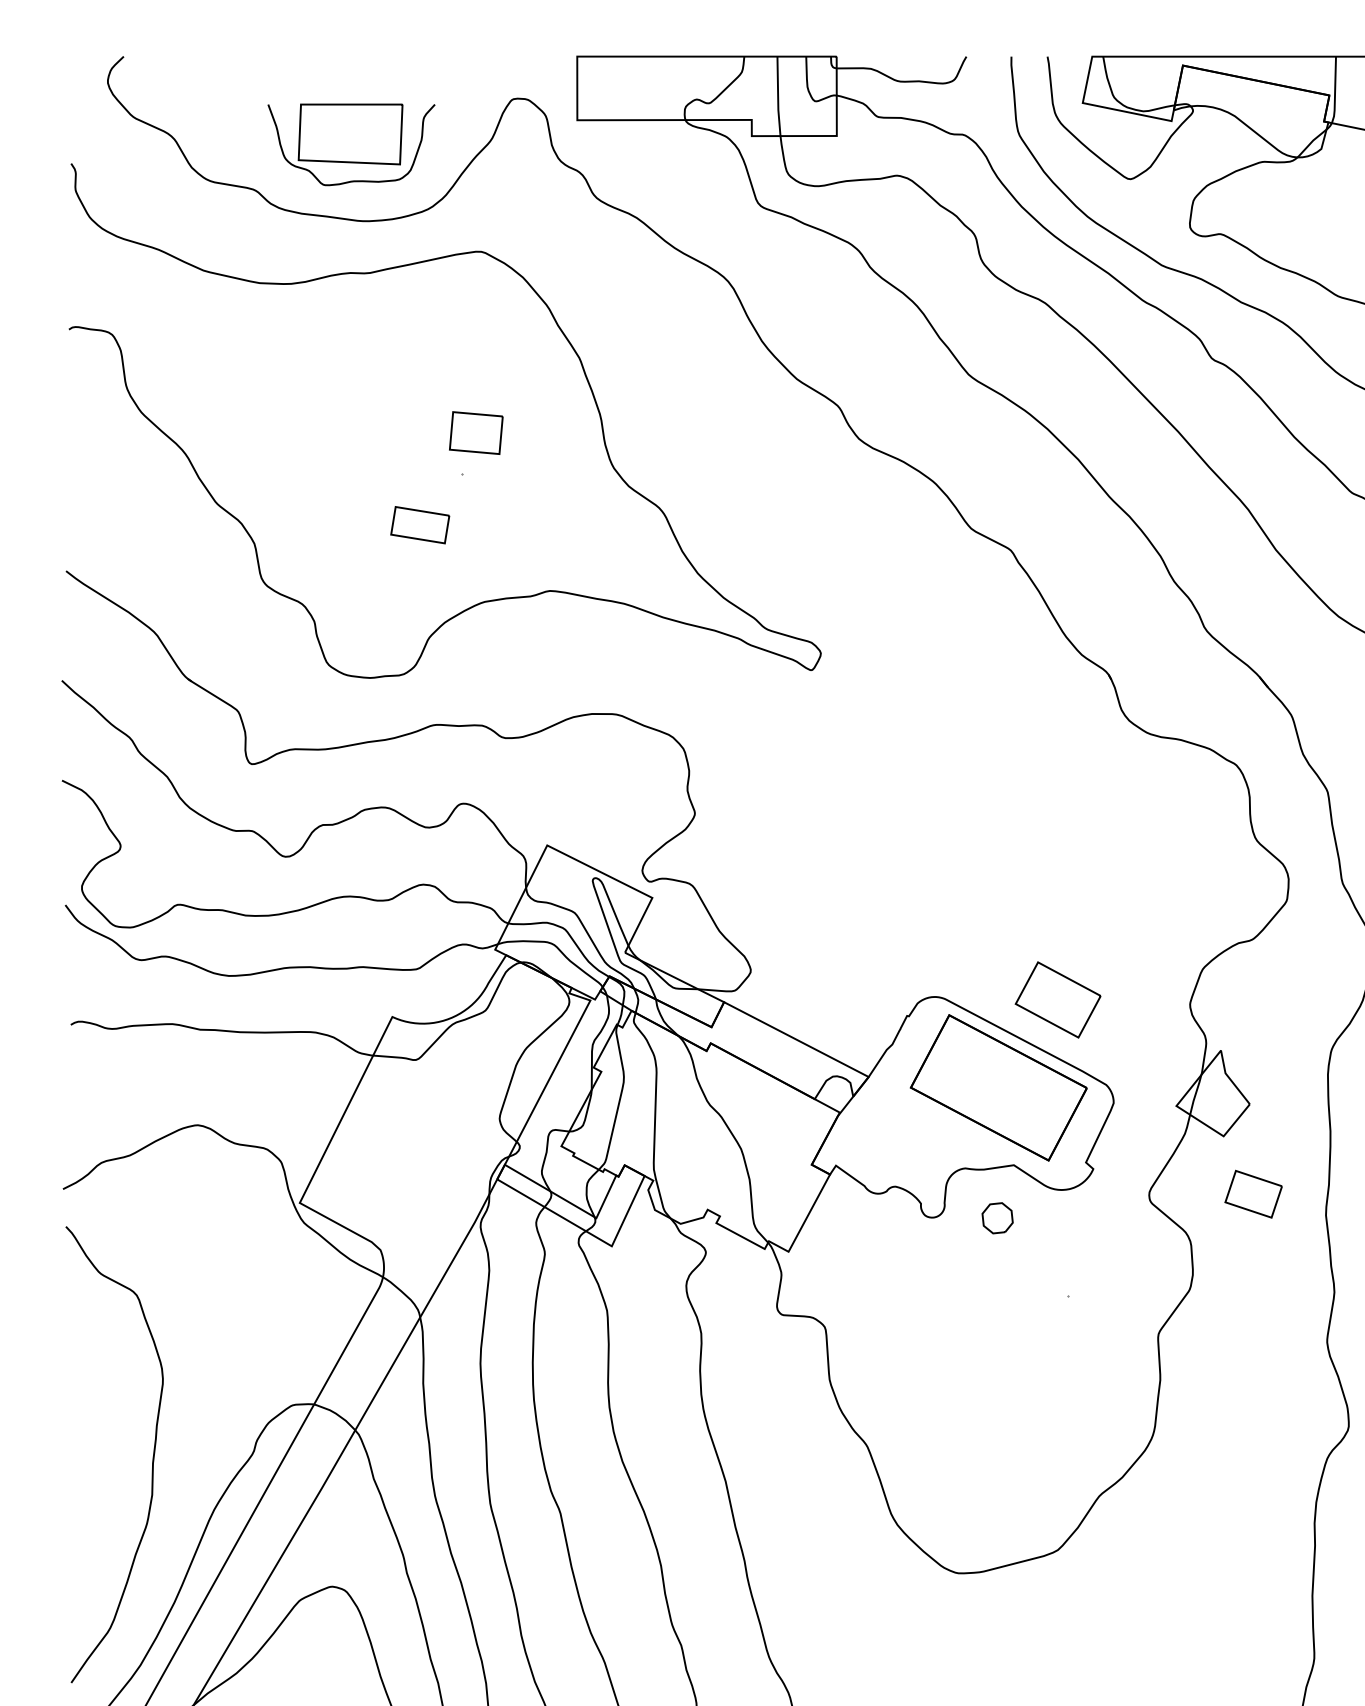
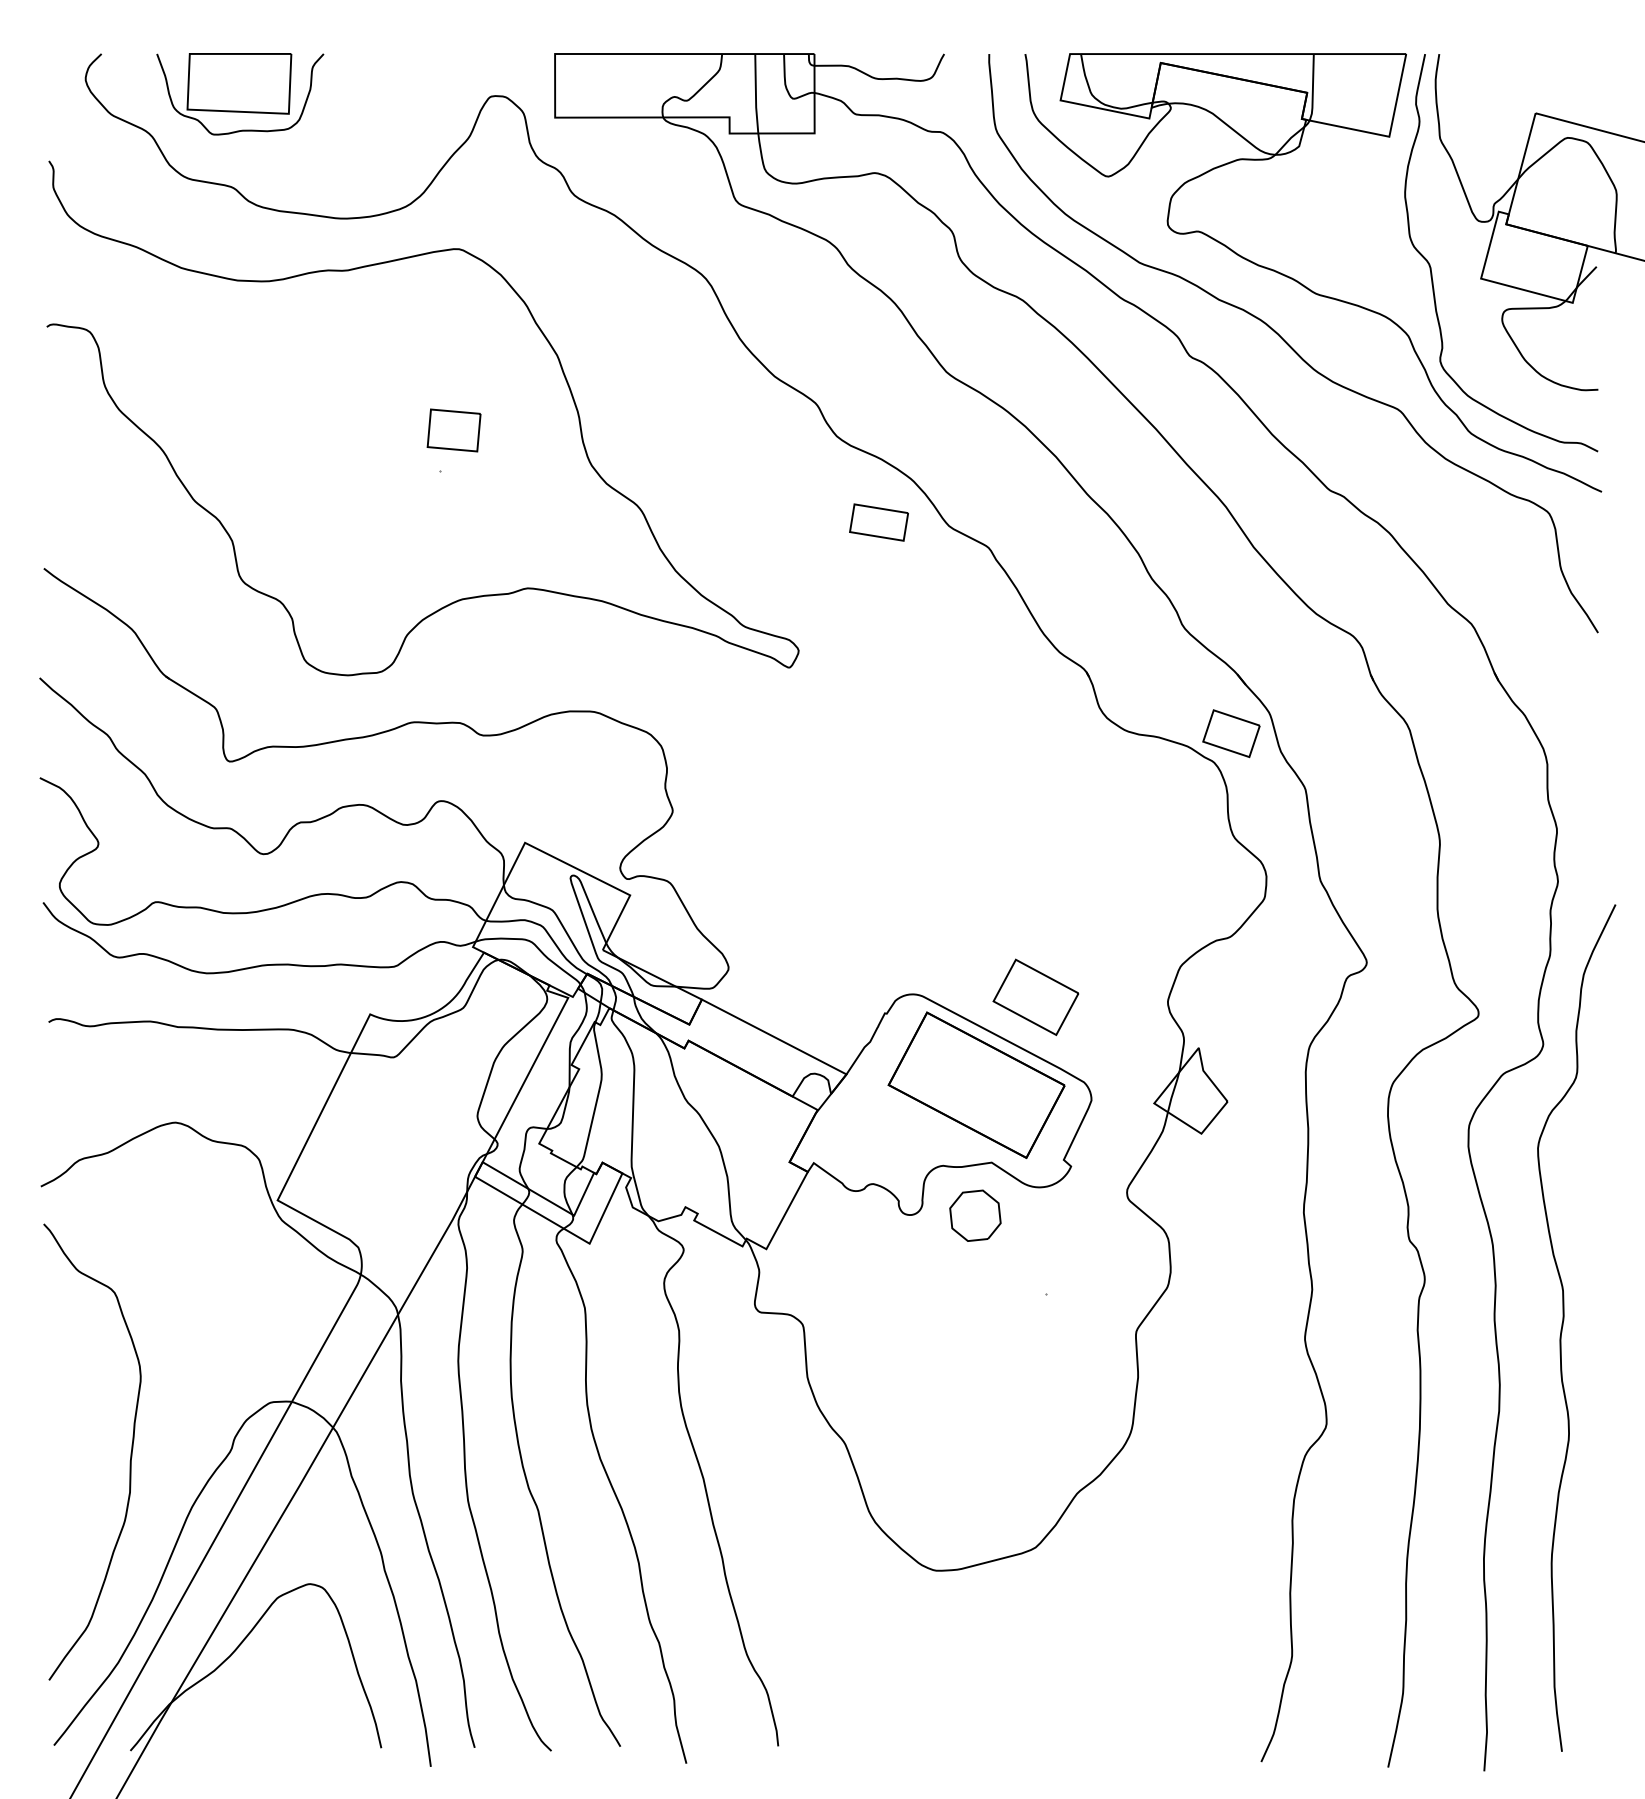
part: (351, 145) -> (240, 94), moved
part: (419, 525) -> (878, 522), moved
part: (1253, 1194) -> (1231, 733), moved
part: (997, 1218) -> (975, 1215), size x1.67

